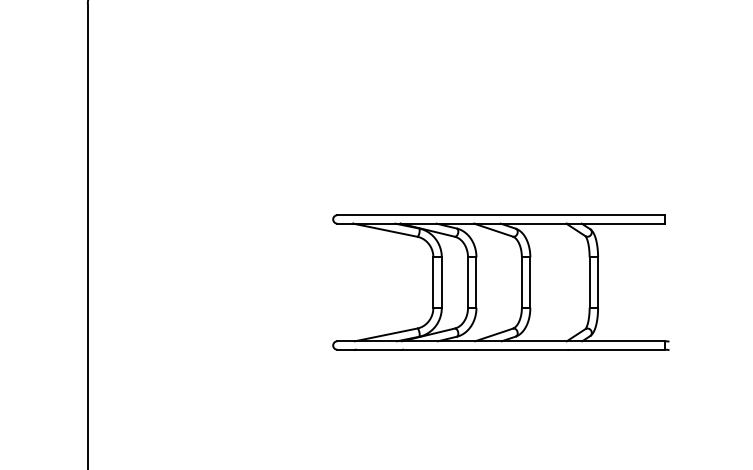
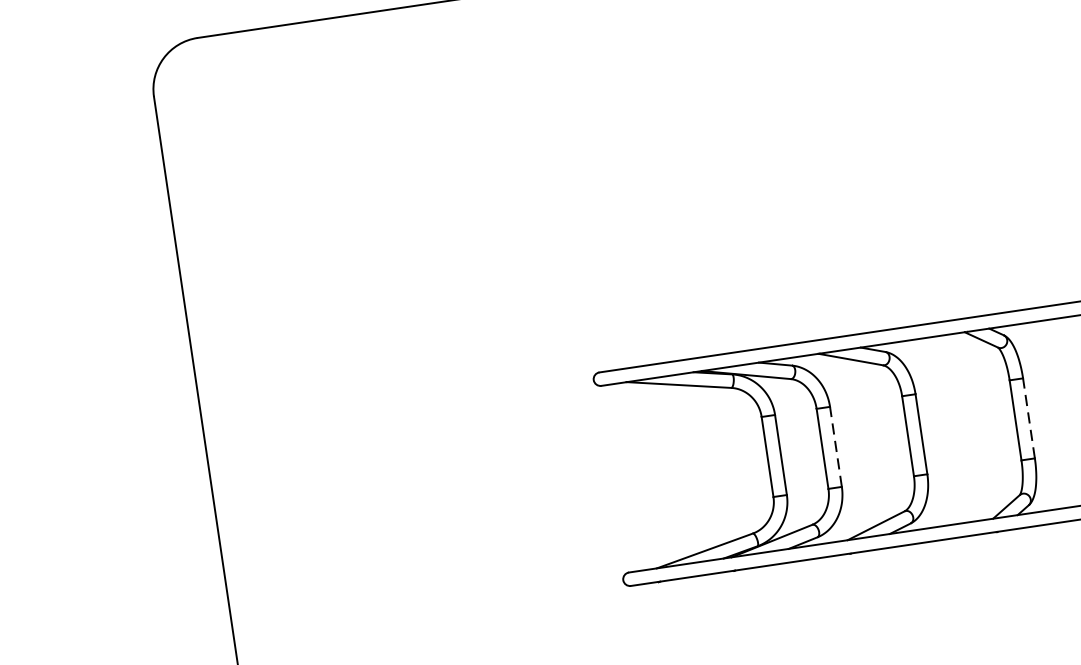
line: (476, 282) -> (835, 446), solid -> dashed
line: (598, 282) -> (1029, 418), solid -> dashed

